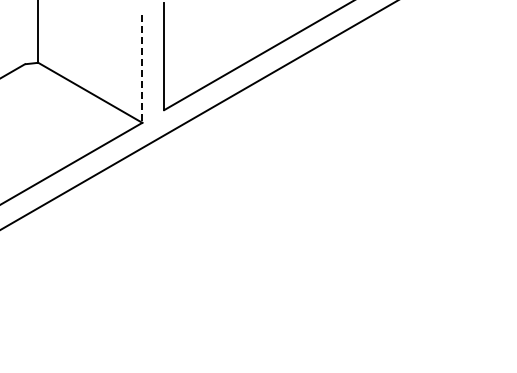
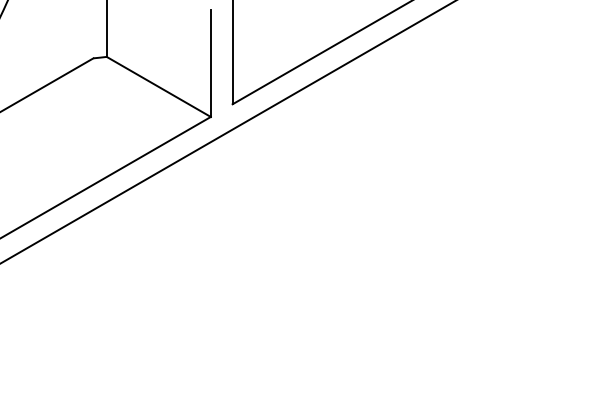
line: (142, 69) -> (210, 63), dashed -> solid

